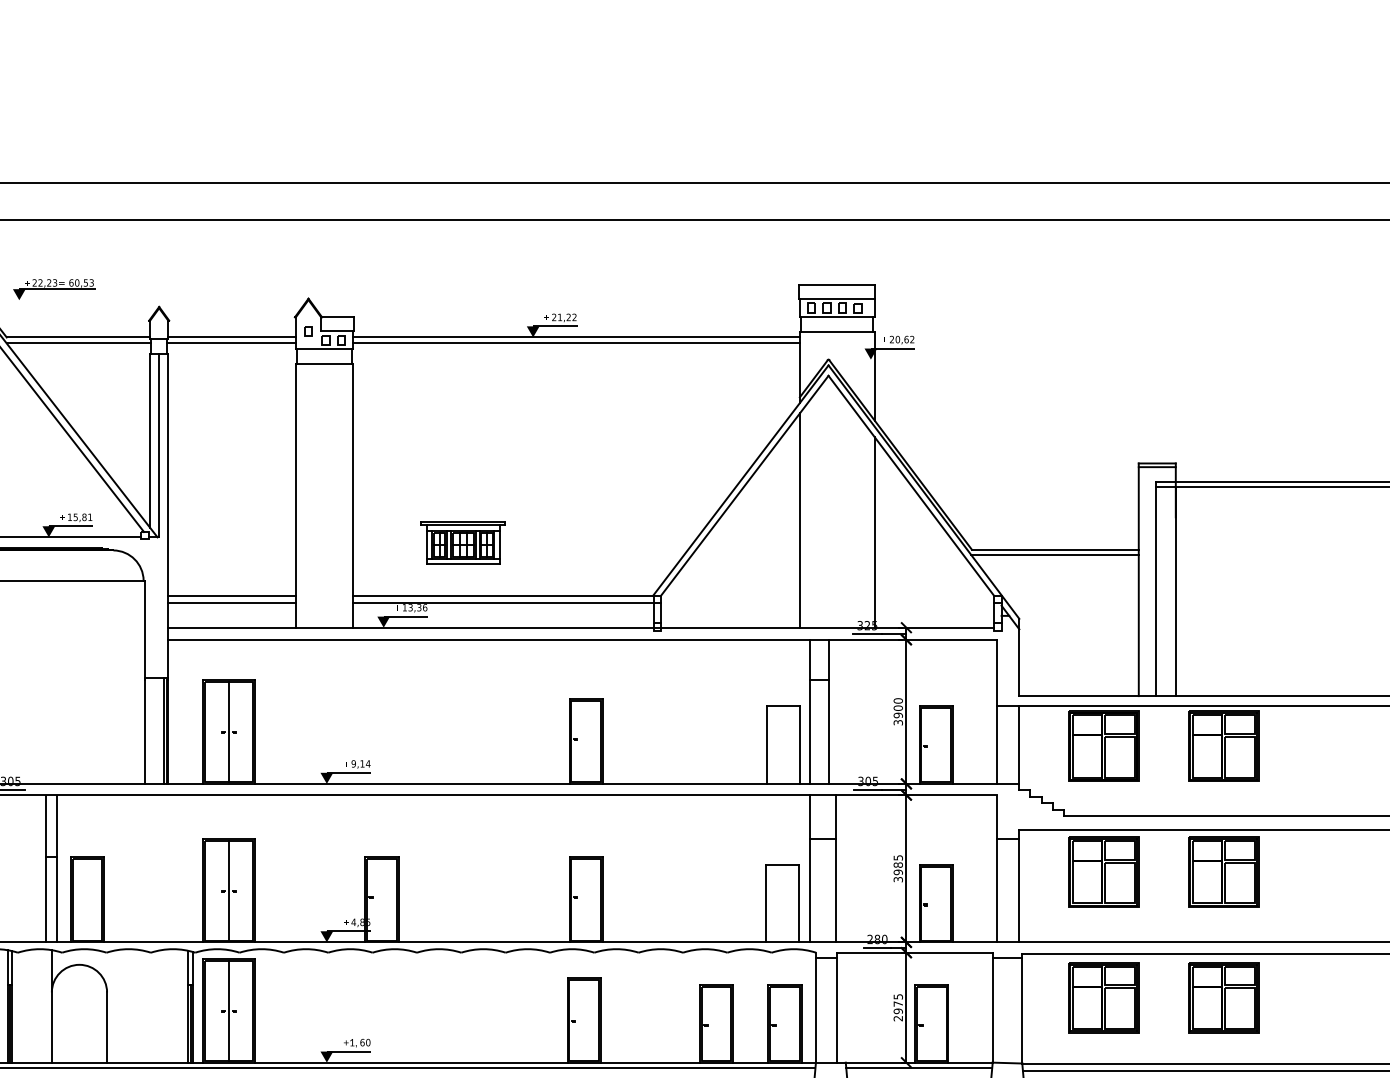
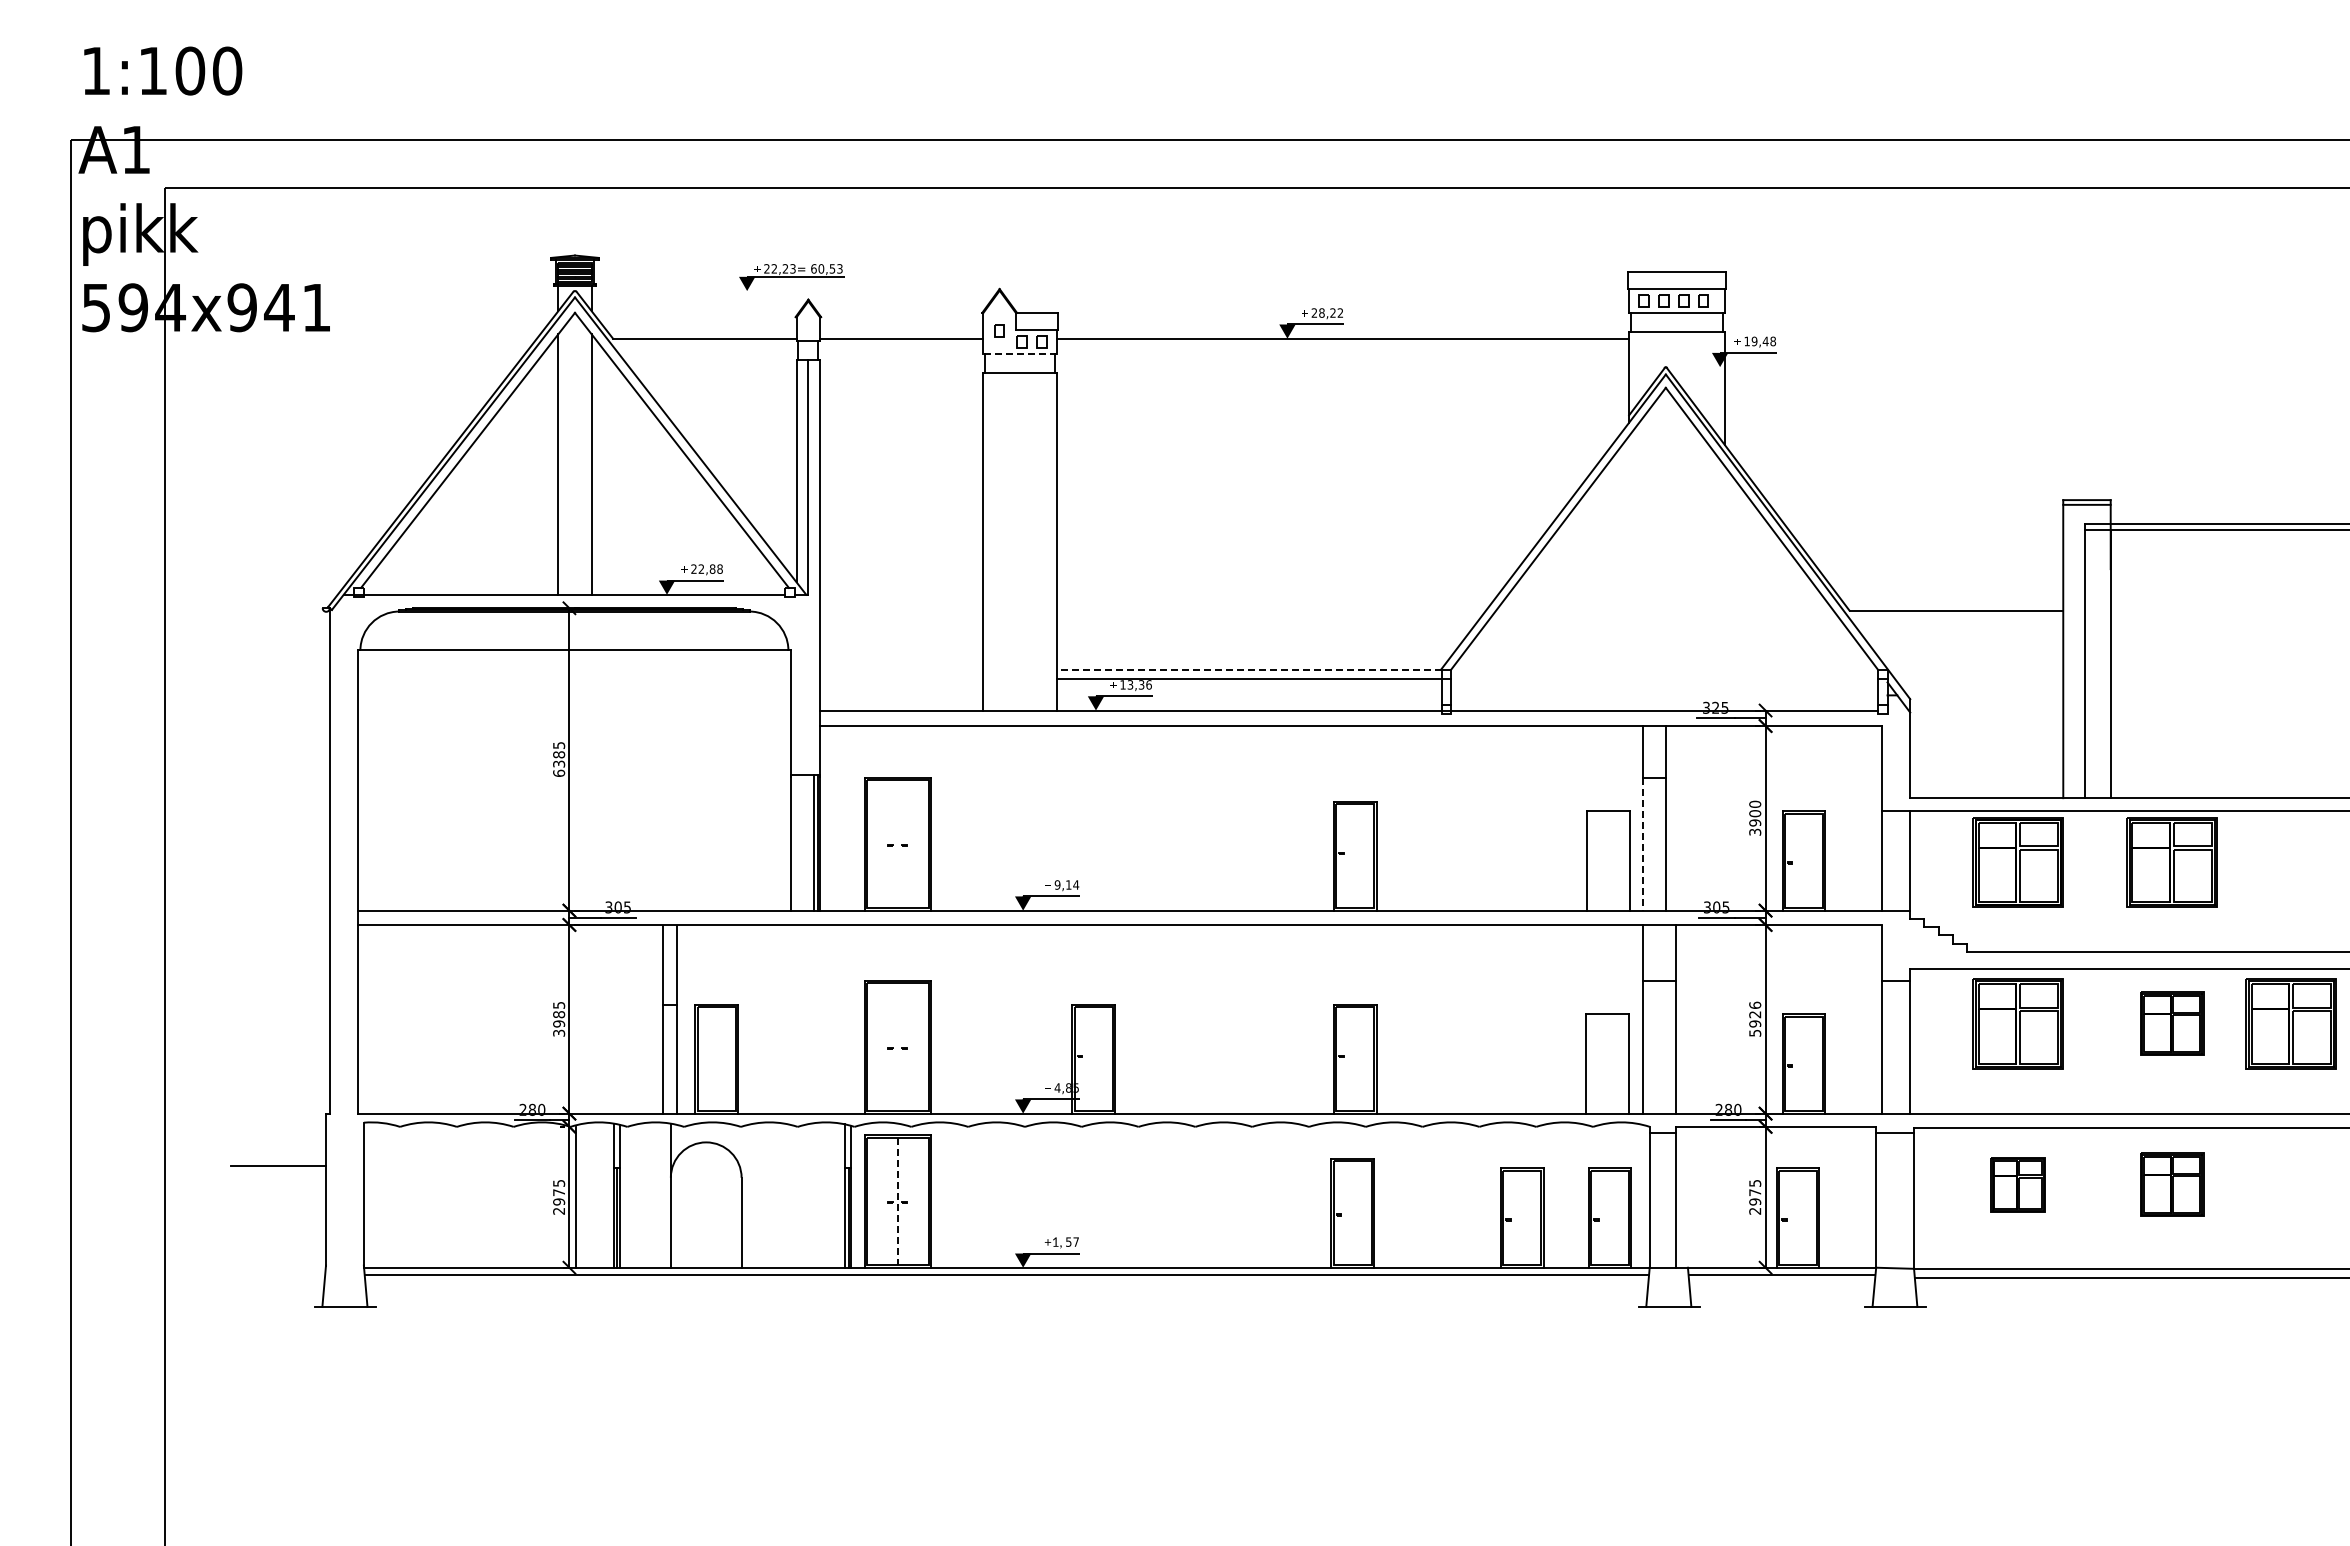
part: (53, 289) -> (791, 277), moved
text: (559, 317) -> (1321, 312), 21,22 -> 28,22
text: (902, 339) -> (1760, 341), 20,62 -> 19,48
line: (78, 343) -> (705, 346), removed
line: (231, 343) -> (900, 346), removed
line: (576, 343) -> (1342, 346), removed
line: (324, 349) -> (1019, 354), solid -> dashed
text: (79, 516) -> (706, 568), 15,81 -> 22,88
line: (800, 520) -> (1629, 573), removed
line: (875, 532) -> (1725, 588), removed
part: (462, 542) -> (1197, 601), removed
line: (1054, 555) -> (1955, 617), removed
line: (231, 595) -> (901, 669), removed
line: (502, 595) -> (1248, 669), solid -> dashed
line: (231, 603) -> (901, 679), removed
line: (228, 732) -> (897, 844), removed
line: (810, 732) -> (1642, 844), solid -> dashed
text: (898, 868) -> (1755, 1018), 3985 -> 5926
part: (1223, 872) -> (2171, 1023), size x0.7
part: (1316, 872) -> (2290, 1023), added
line: (228, 890) -> (897, 1047), removed
part: (1103, 997) -> (2017, 1184), size x0.6
part: (1223, 997) -> (2171, 1184), size x0.7
line: (228, 1010) -> (897, 1201), solid -> dashed
text: (365, 1042) -> (1072, 1241), 60 -> 57

